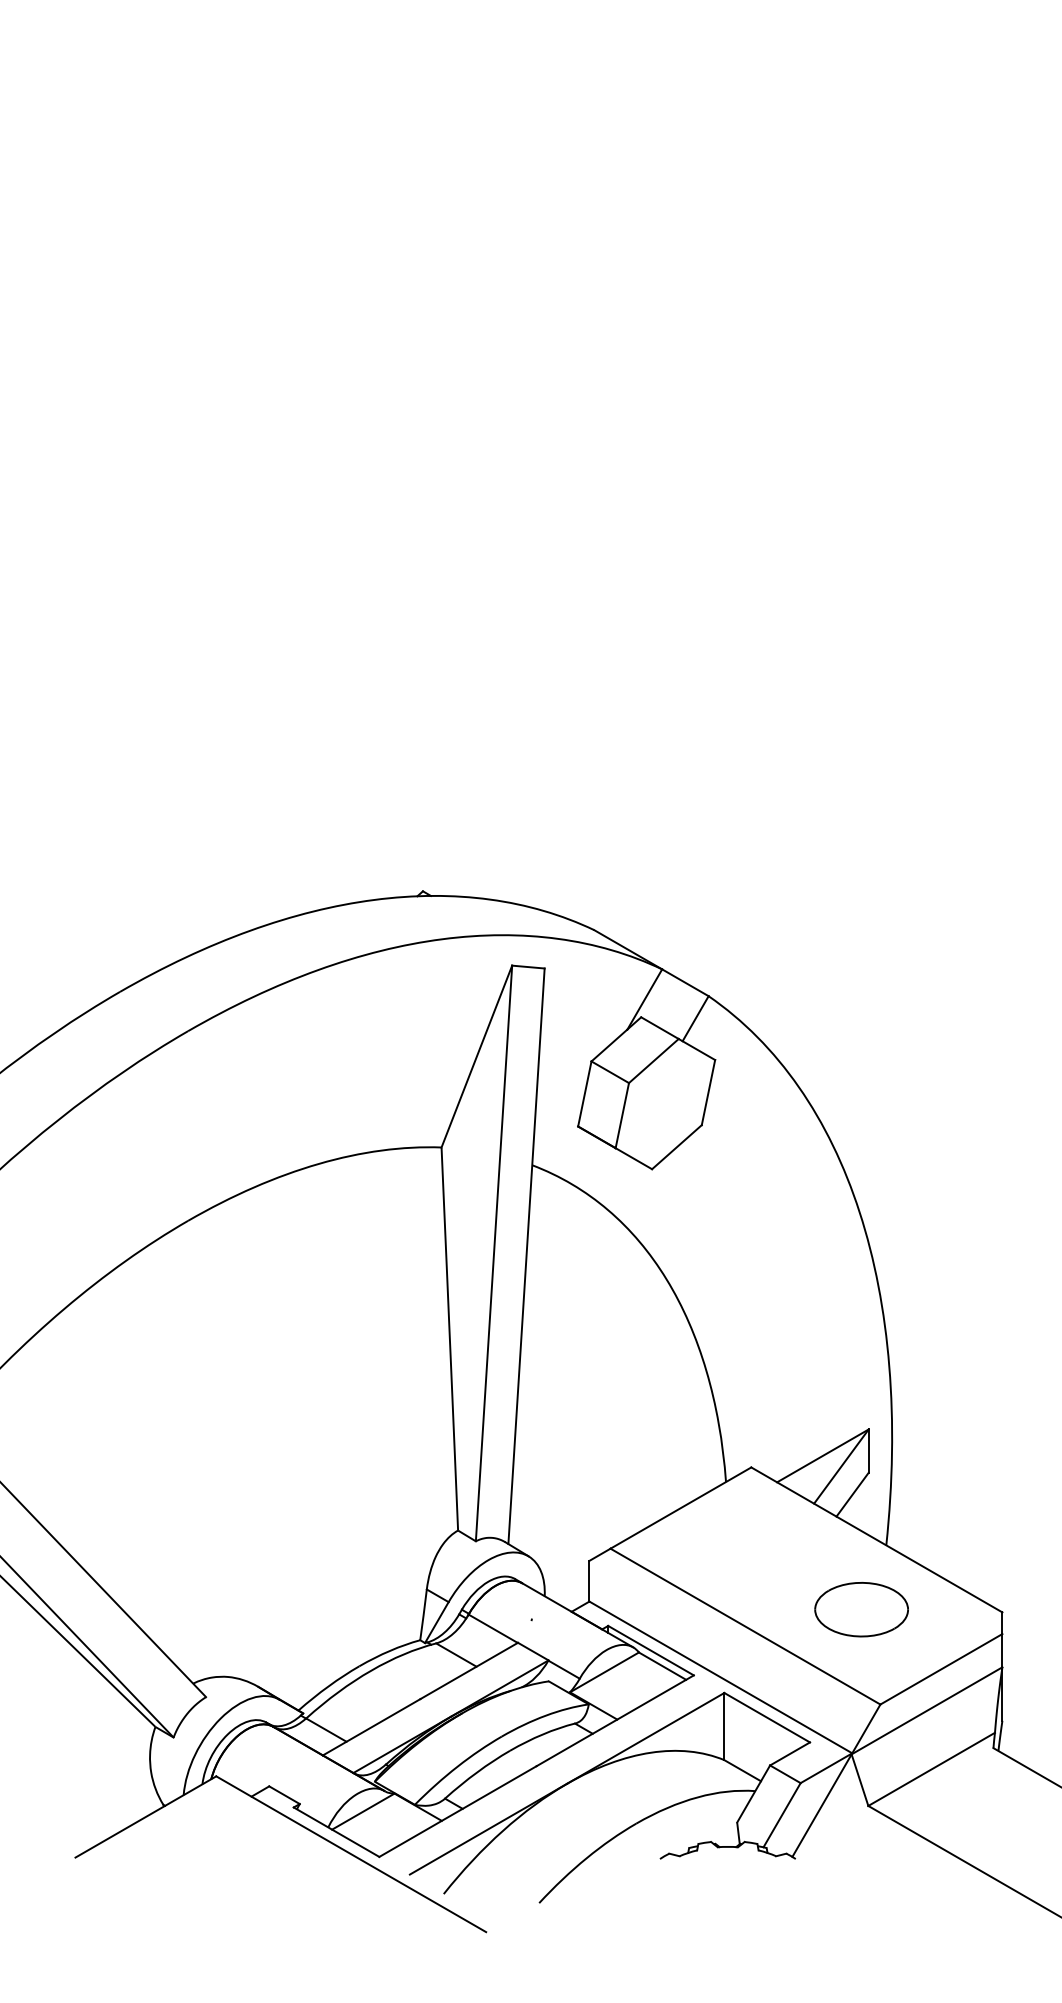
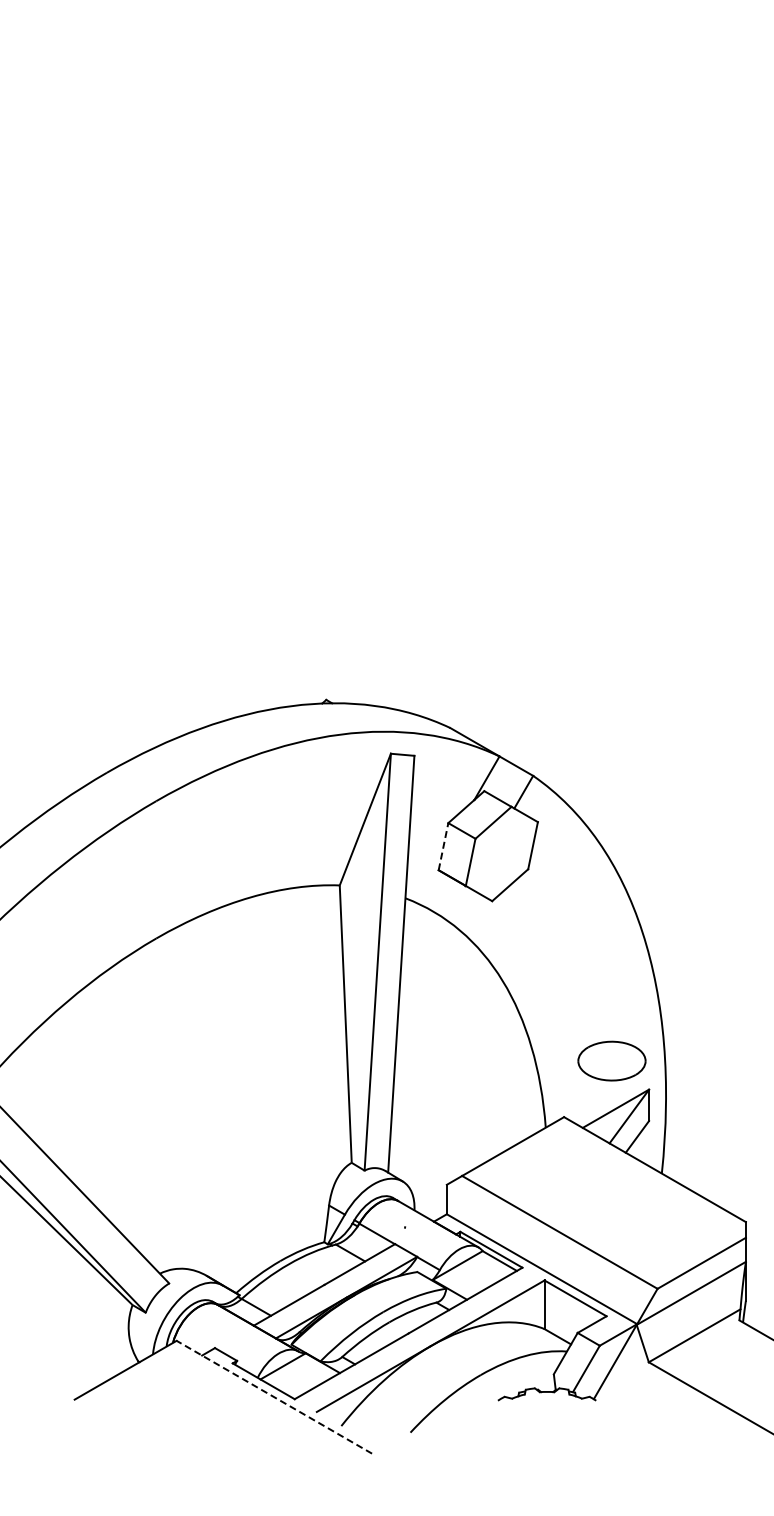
line: (584, 1093) -> (443, 846), solid -> dashed
part: (860, 1608) -> (611, 1060), moved
line: (351, 1854) -> (274, 1397), solid -> dashed

